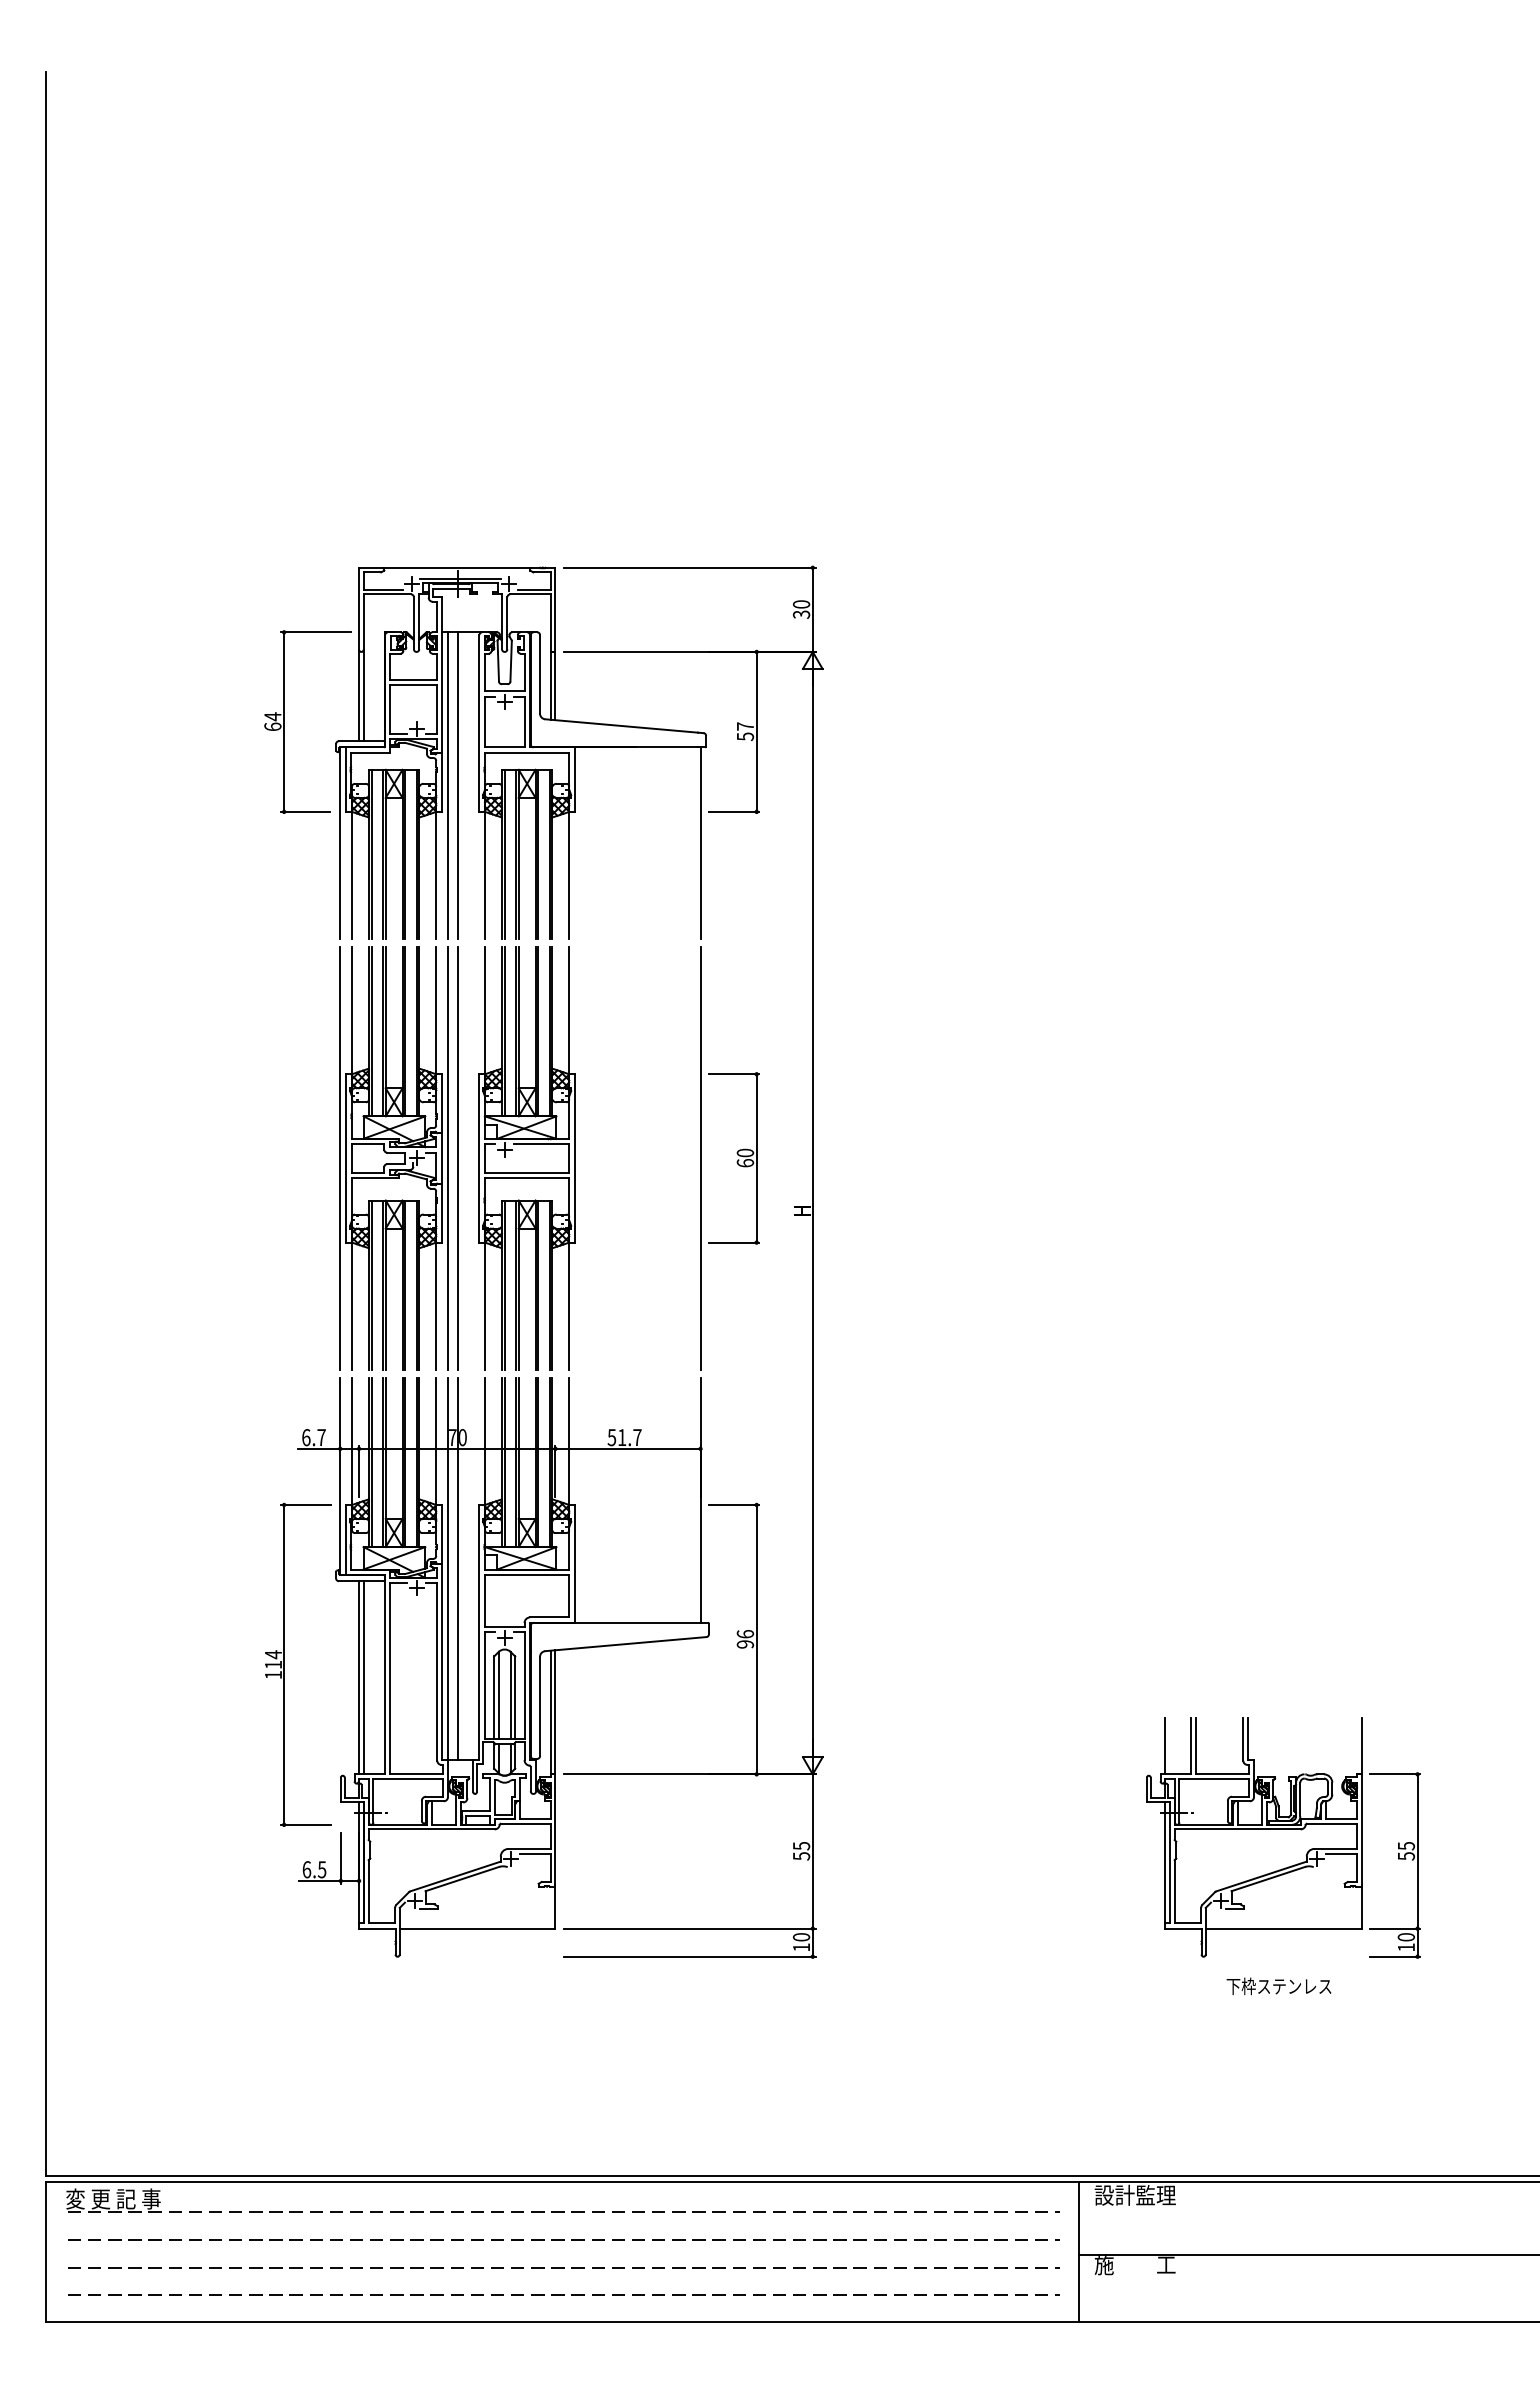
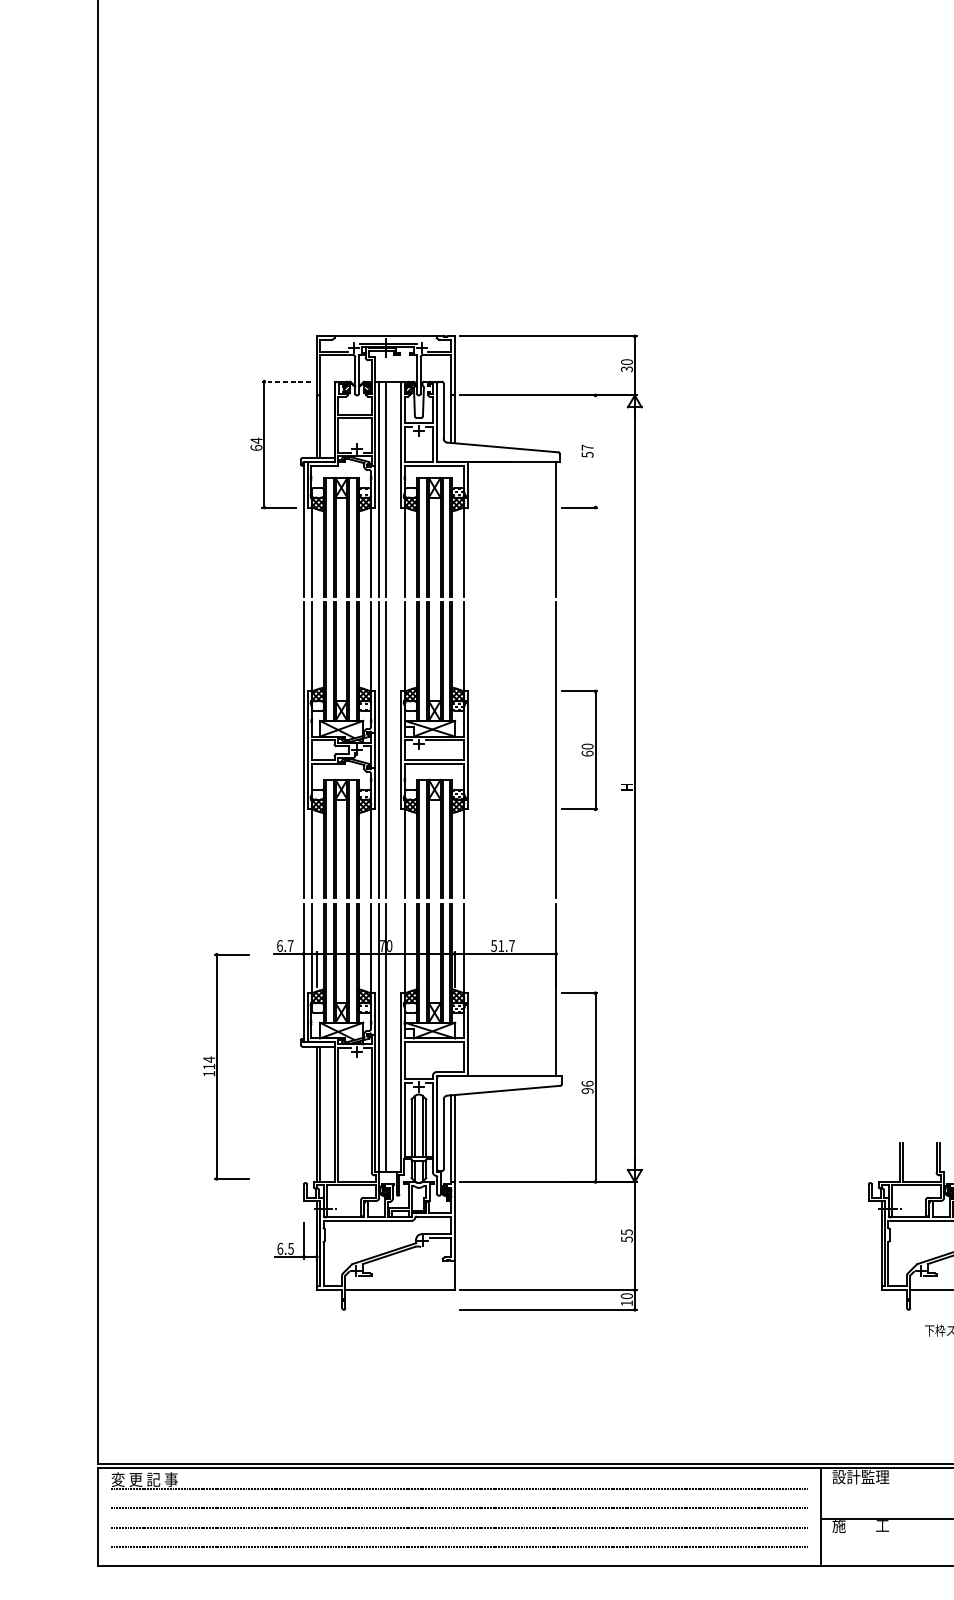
line: (316, 632) -> (287, 381), solid -> dashed
line: (756, 731) -> (595, 451), removed
part: (284, 1664) -> (216, 1066), moved
line: (1165, 1746) -> (882, 1162), removed

